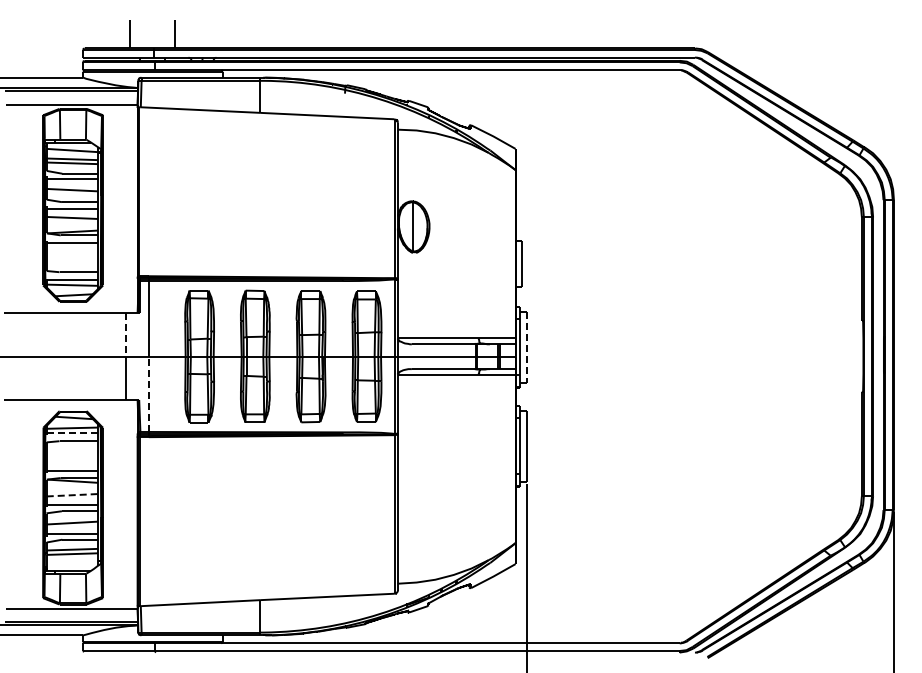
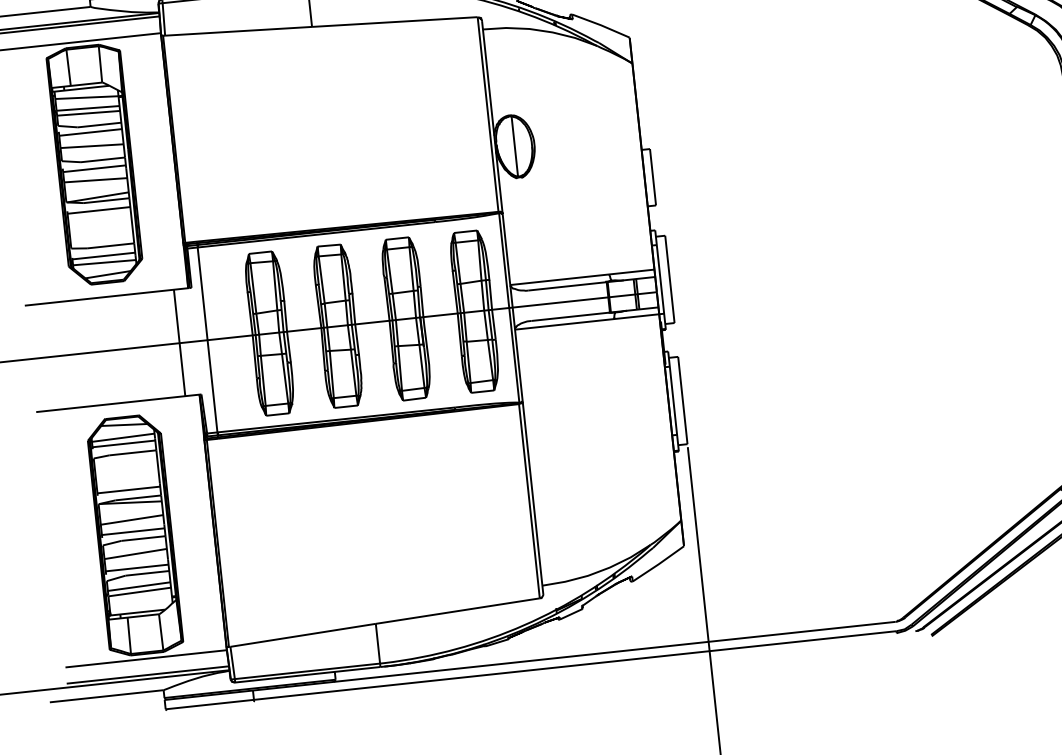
line: (126, 334) -> (177, 315), dashed -> solid
line: (527, 347) -> (670, 279), dashed -> solid
line: (148, 394) -> (212, 386), dashed -> solid
line: (72, 433) -> (124, 444), dashed -> solid
line: (72, 495) -> (132, 520), dashed -> solid

